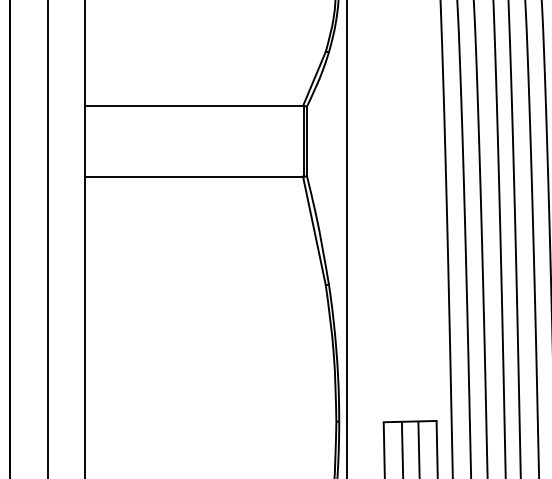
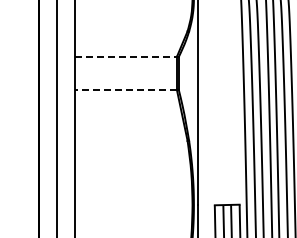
line: (195, 105) -> (126, 56), solid -> dashed
line: (193, 175) -> (125, 89), solid -> dashed

